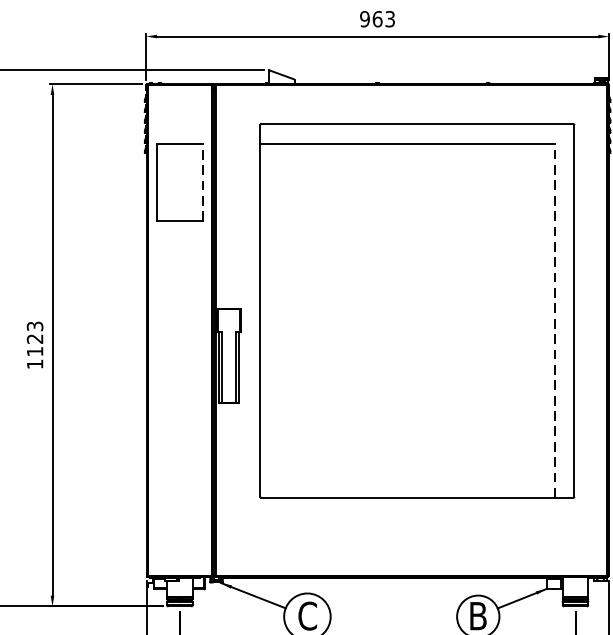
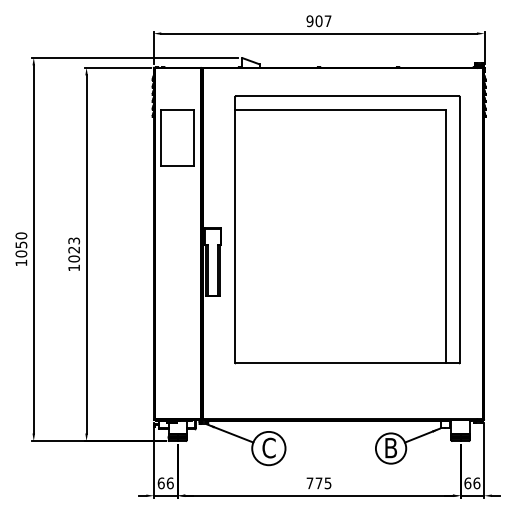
text: (383, 19) -> (323, 21), 963 -> 907
line: (203, 183) -> (194, 138), dashed -> solid
line: (554, 320) -> (445, 236), dashed -> solid
text: (34, 350) -> (73, 258), 1123 -> 1023

